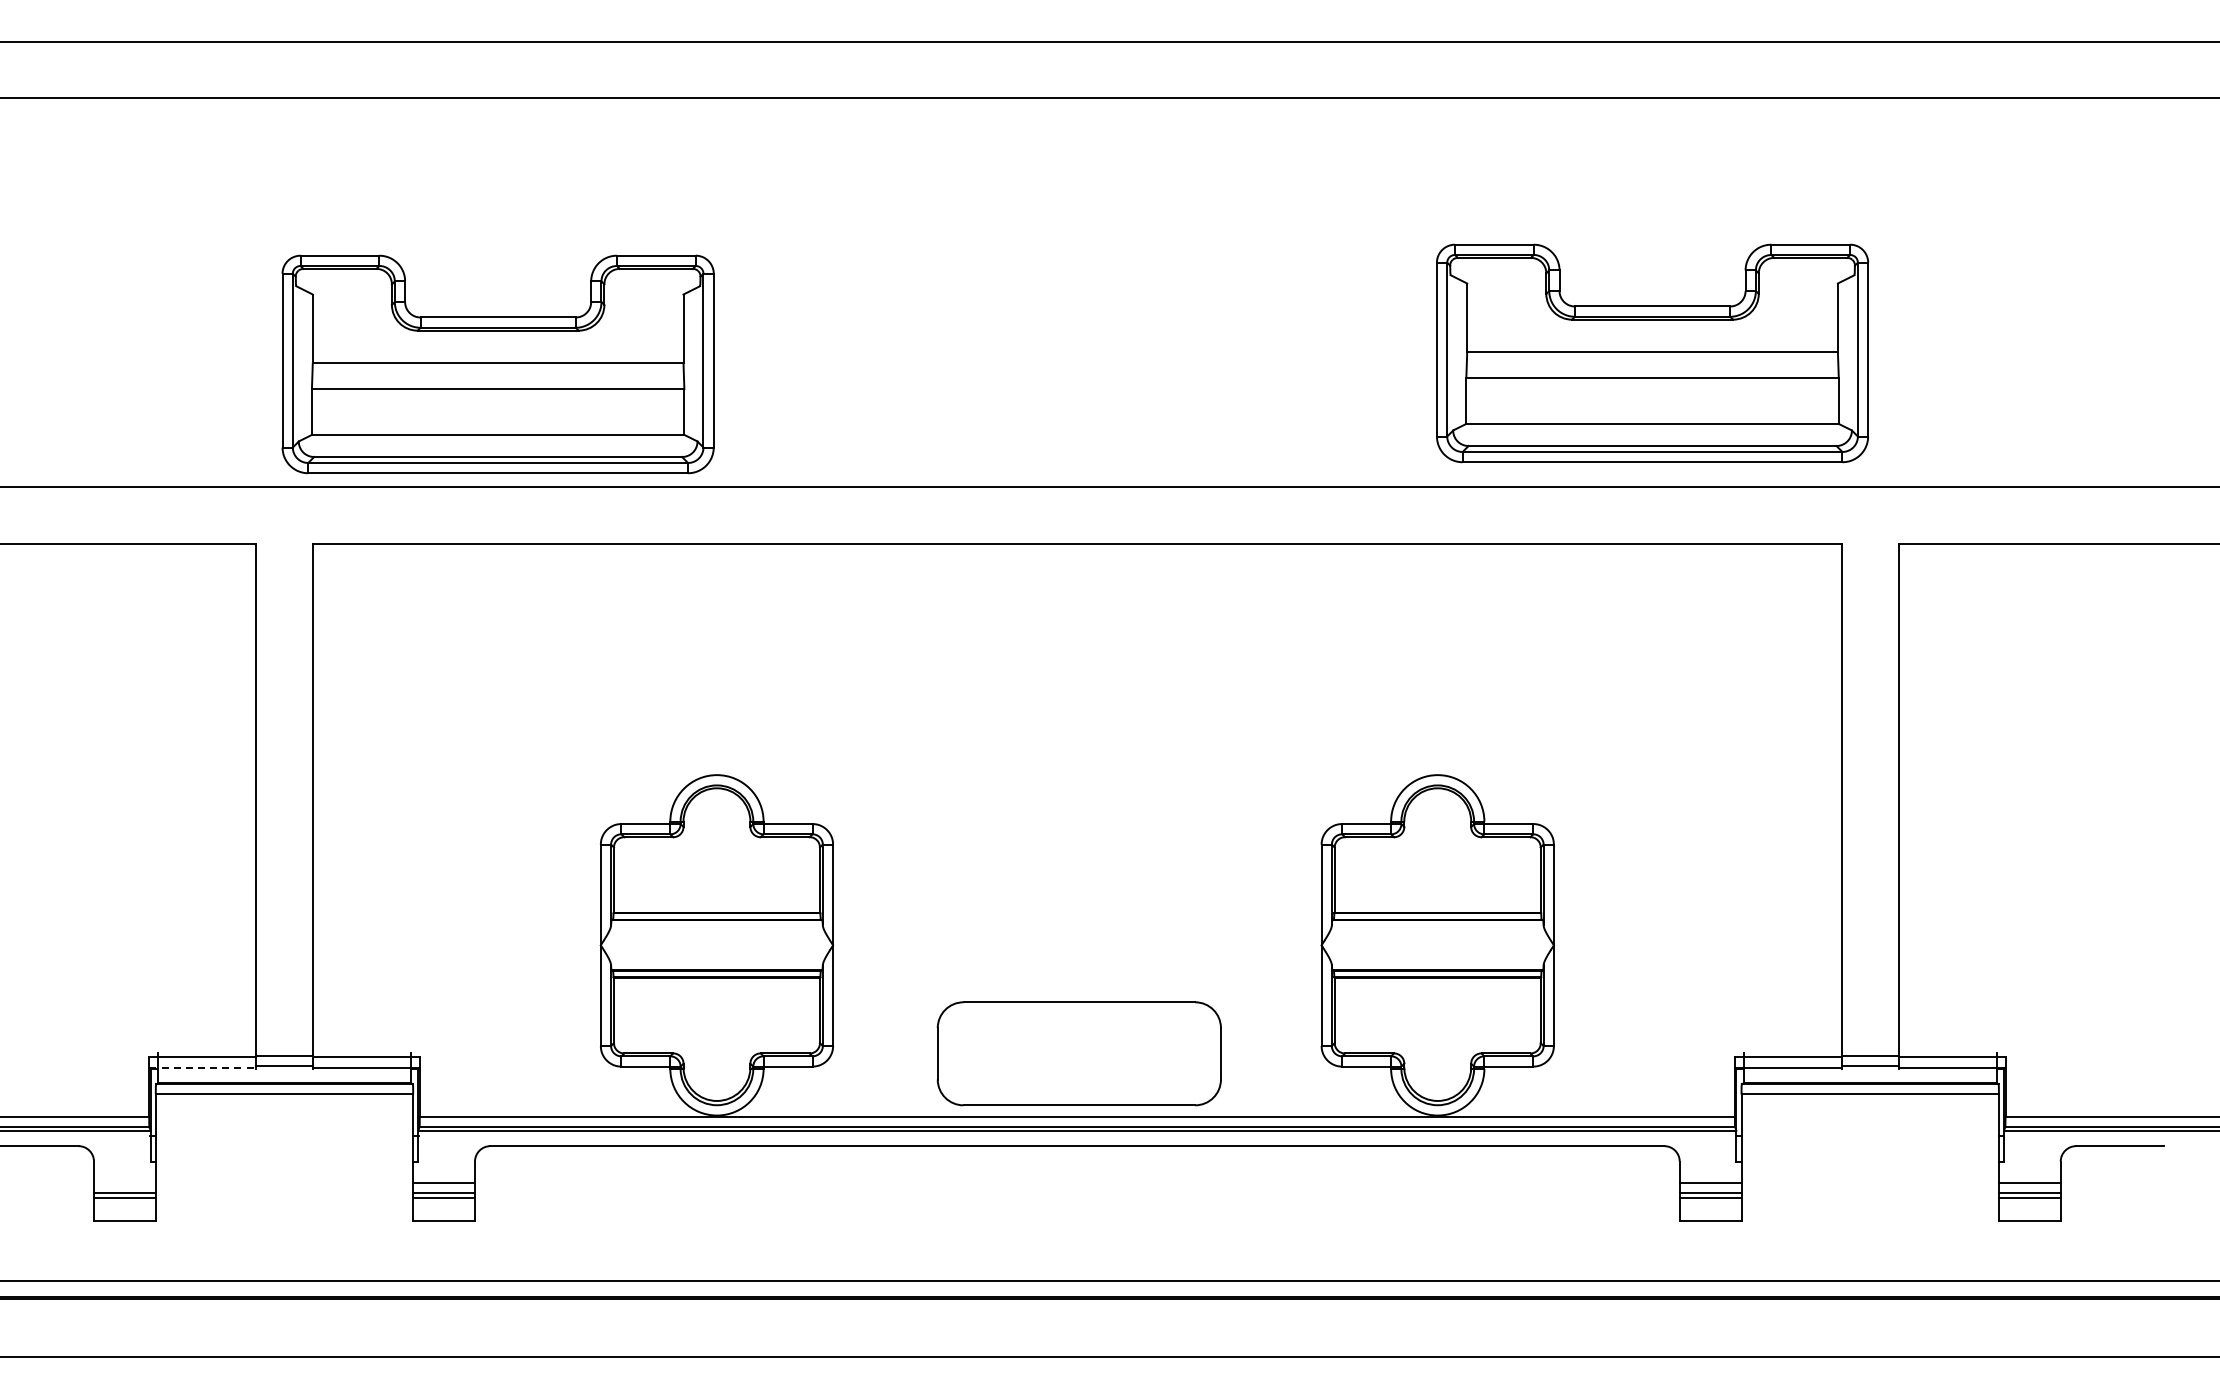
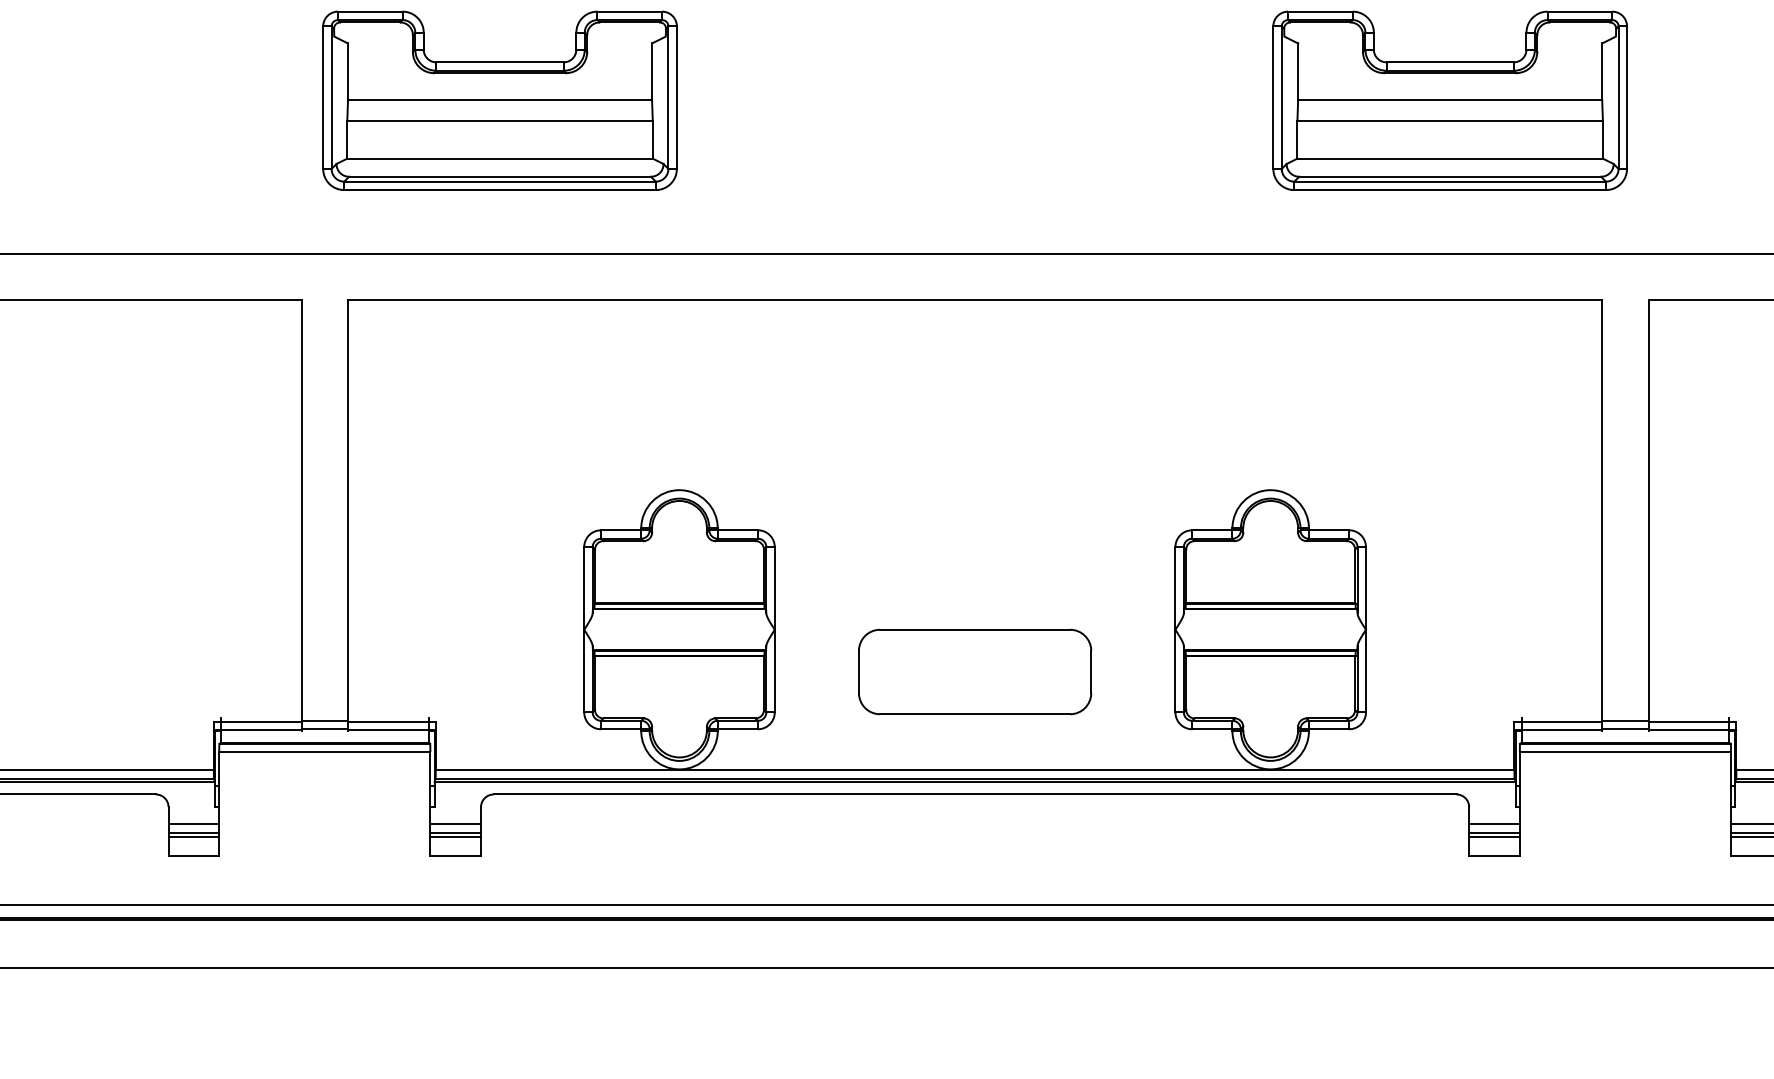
part: (1652, 353) -> (1450, 100), moved
part: (497, 364) -> (499, 100), moved
part: (1078, 1053) -> (974, 671), moved
line: (203, 1067) -> (258, 729), dashed -> solid
line: (124, 1182) -> (193, 824), added

